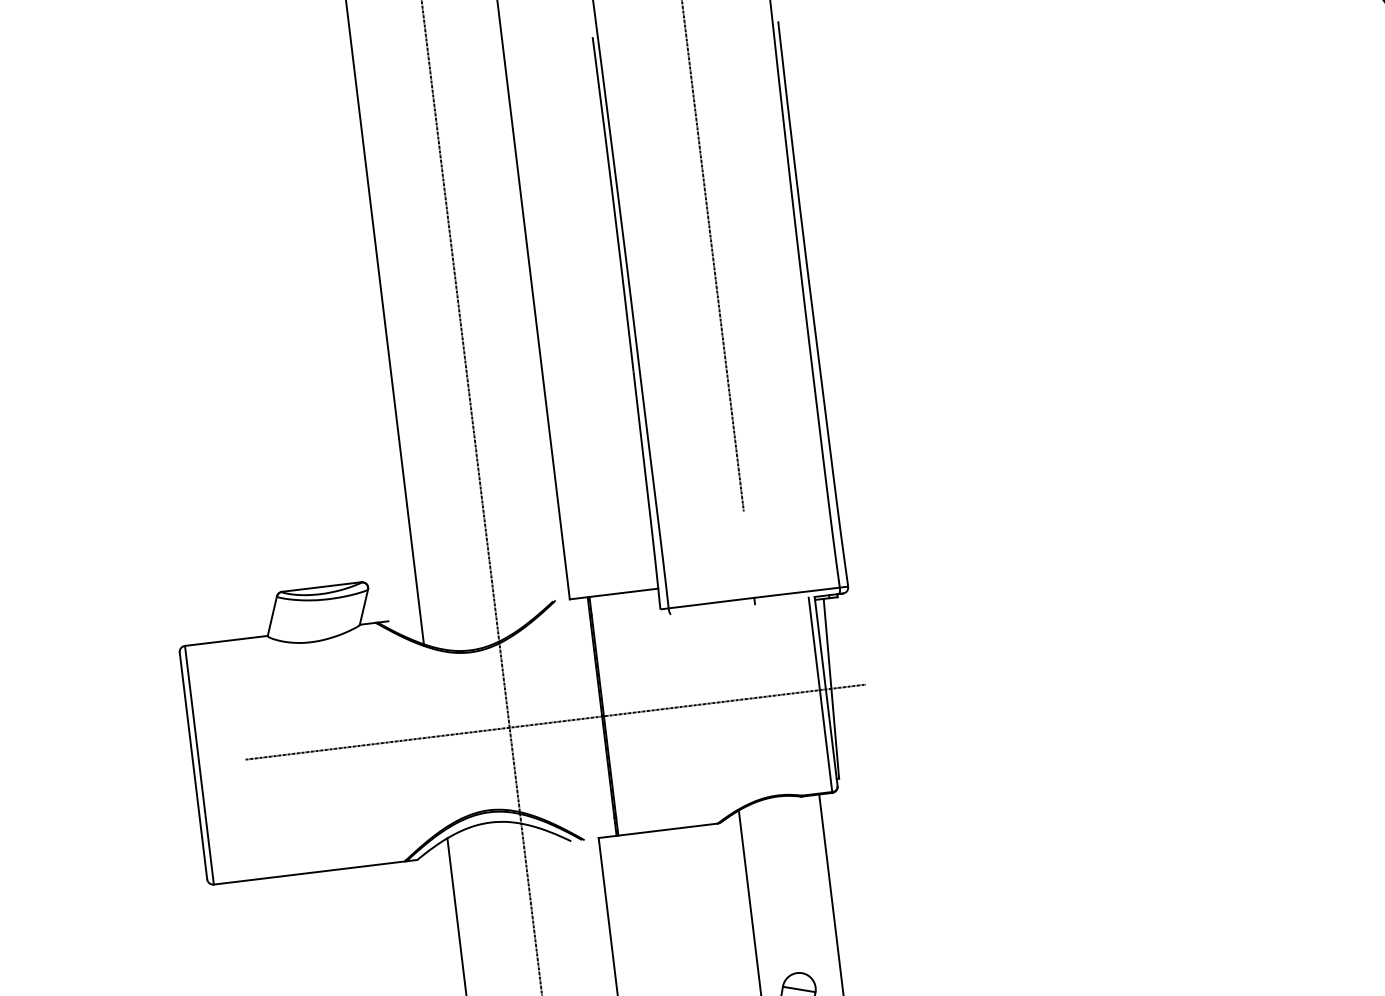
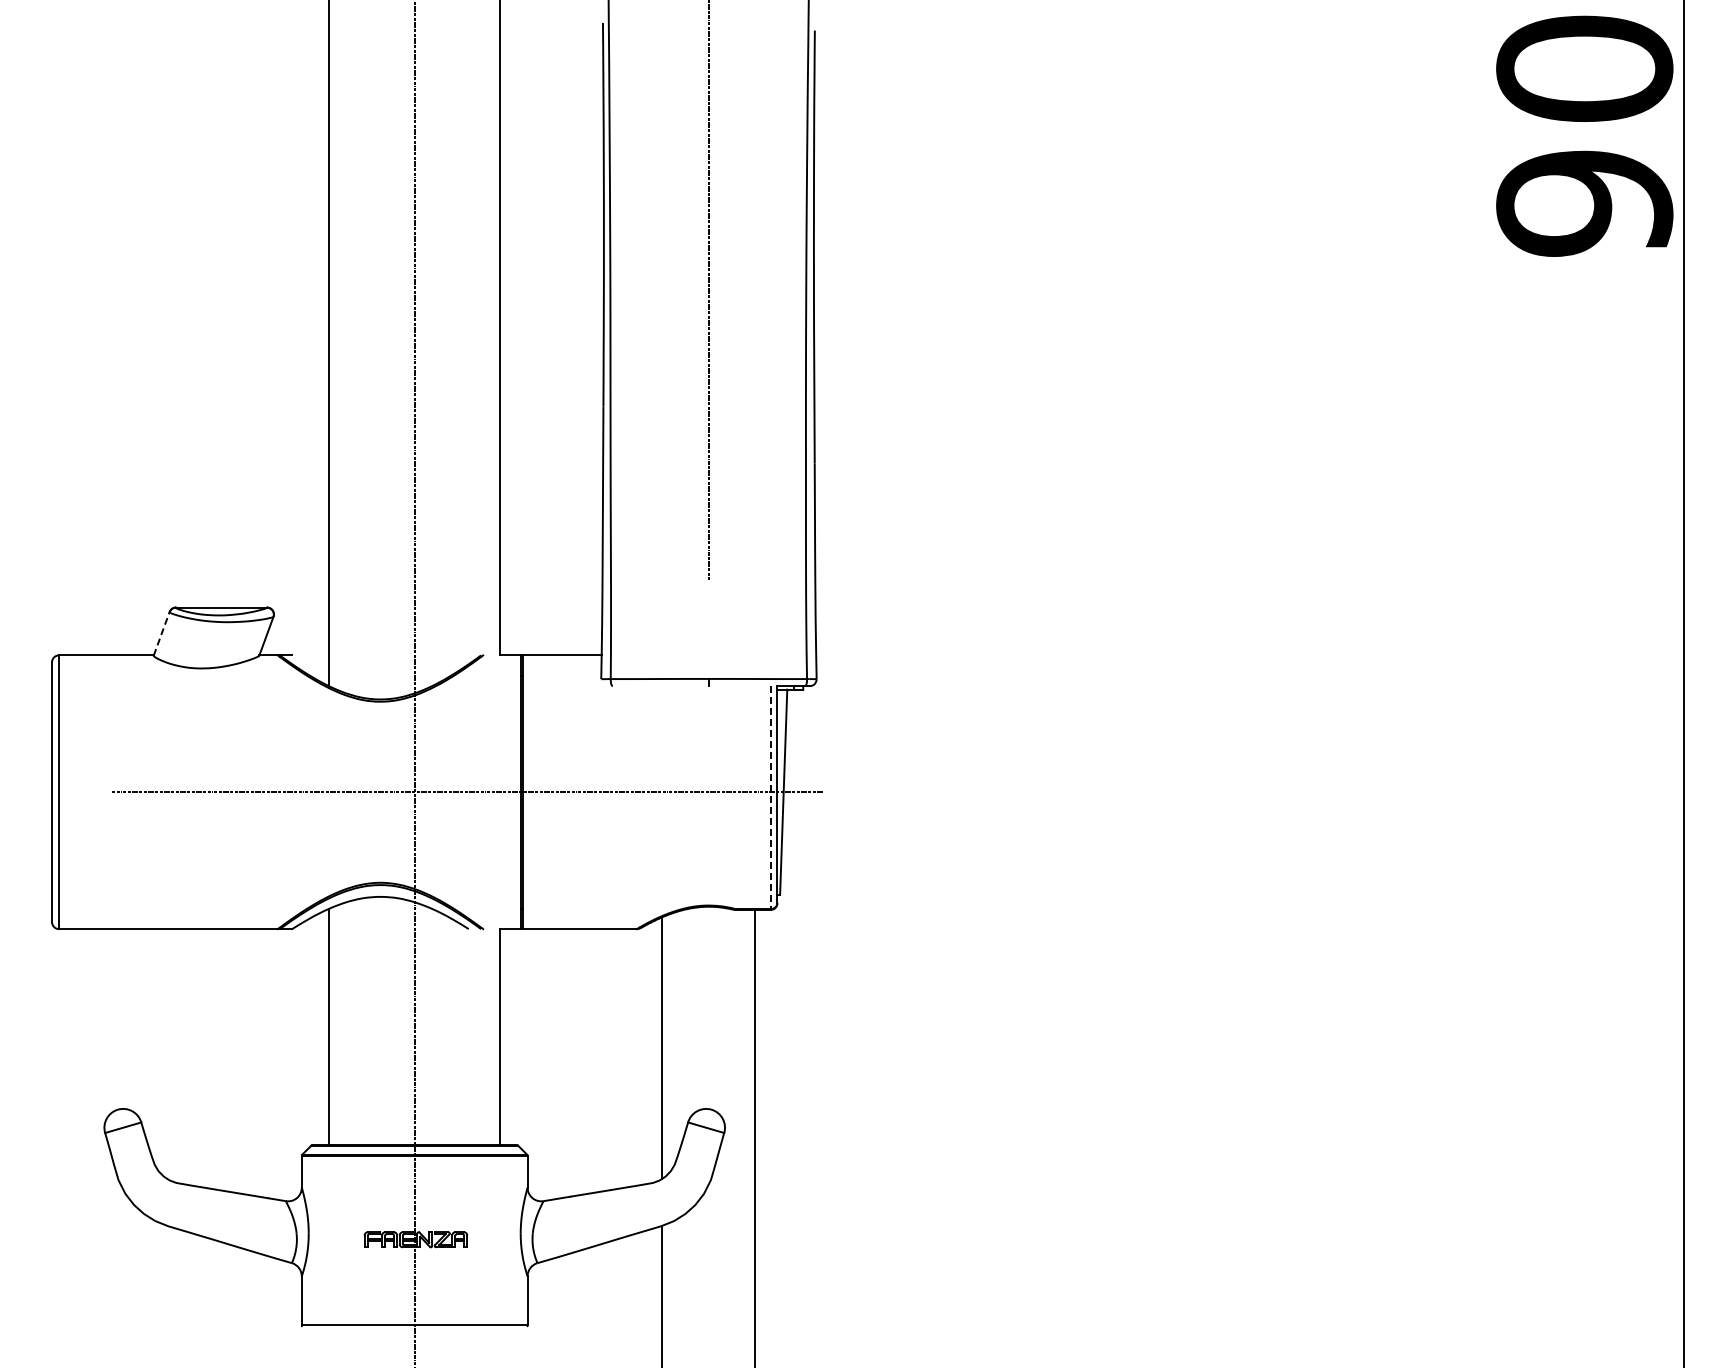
line: (272, 616) -> (161, 633), solid -> dashed
line: (820, 695) -> (770, 798), solid -> dashed

